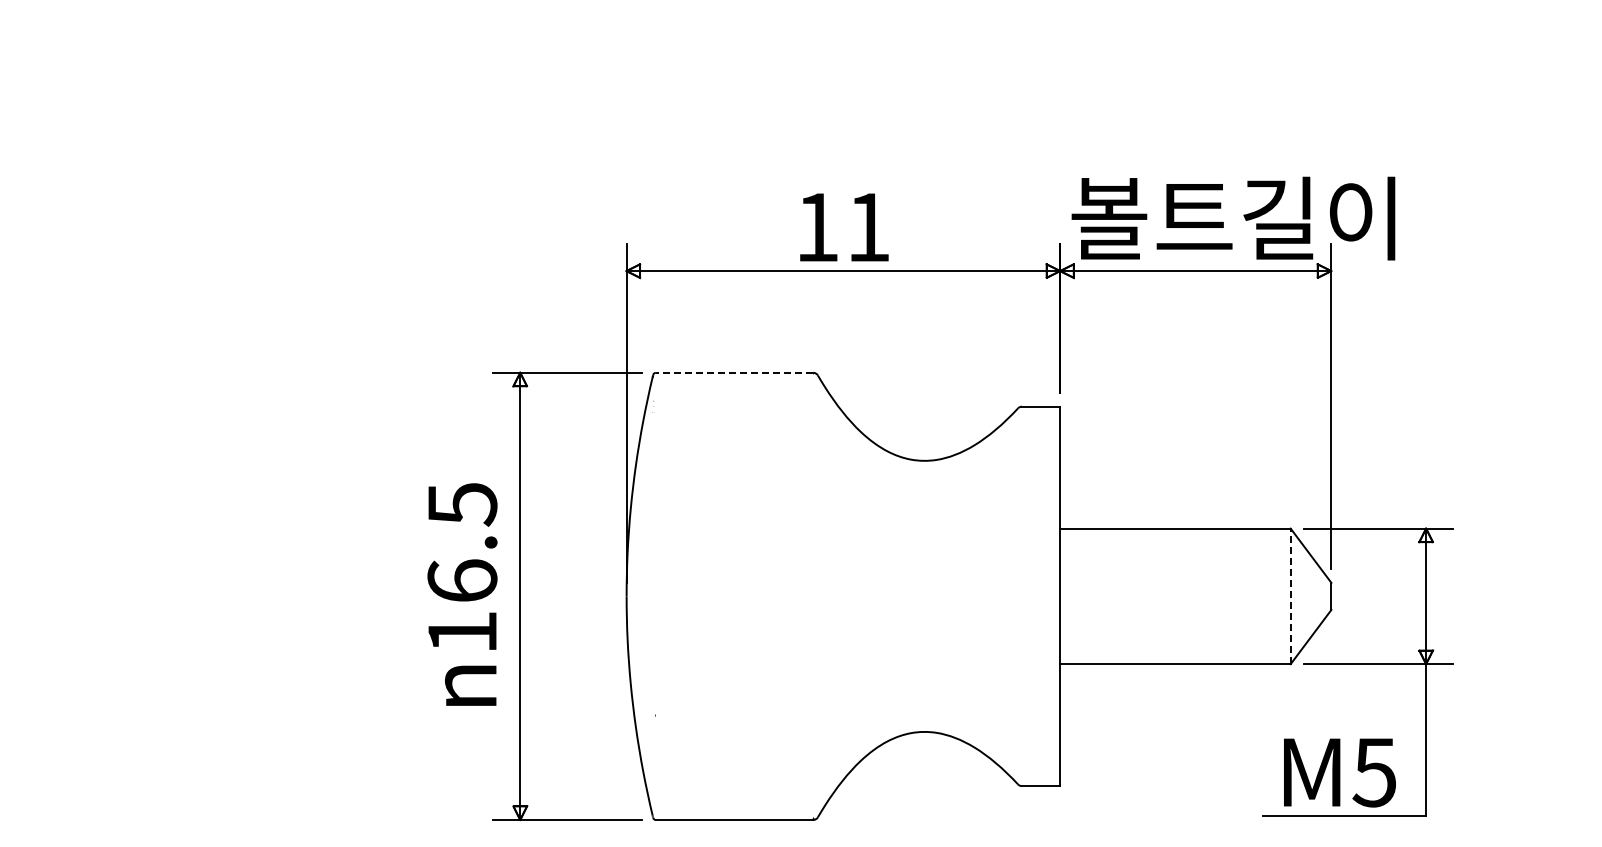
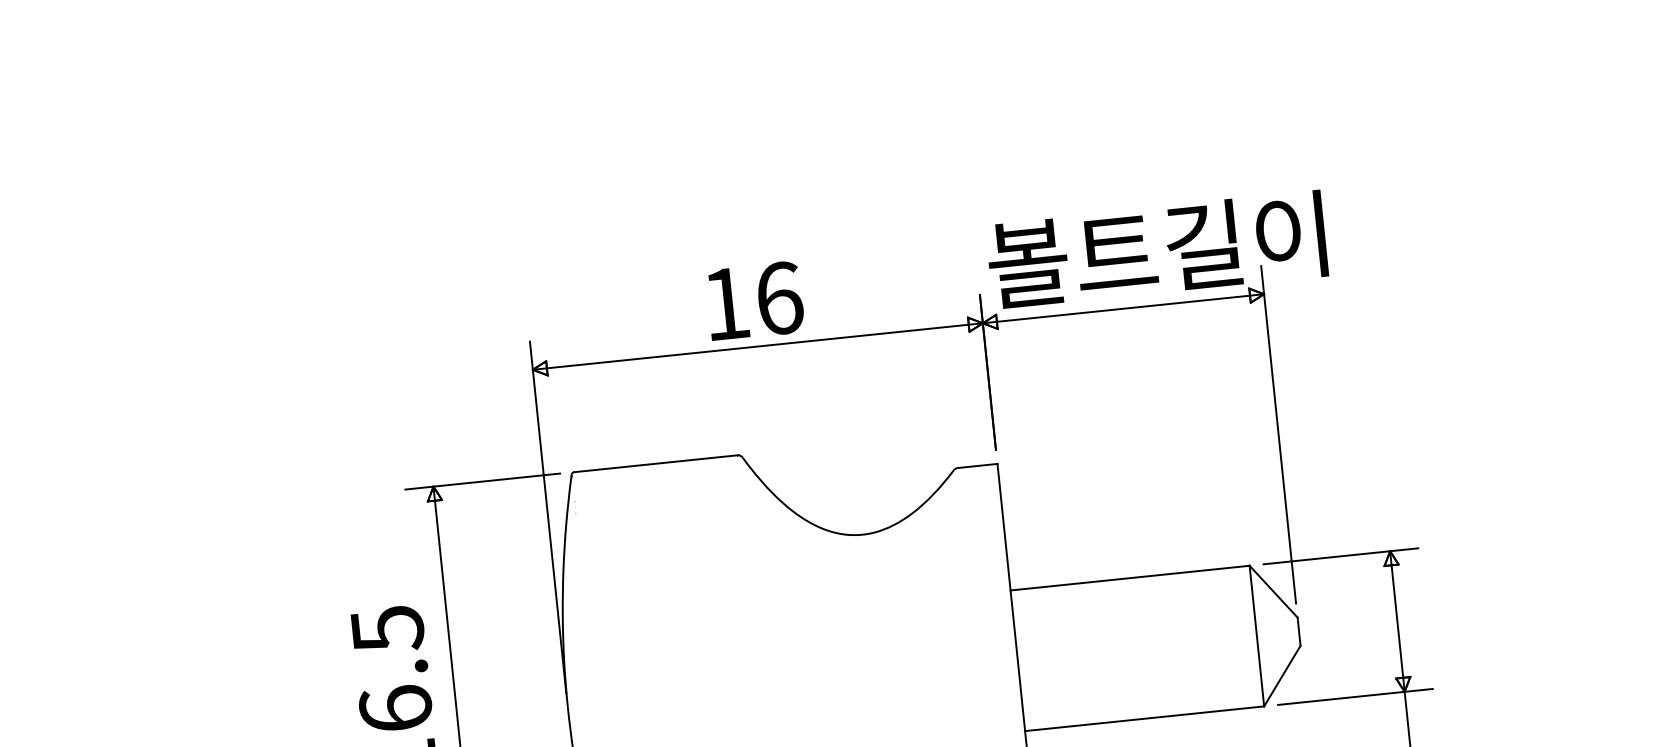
text: (869, 227) -> (780, 298), 11 -> 16
line: (734, 372) -> (655, 463), dashed -> solid
line: (1290, 596) -> (1256, 636), dashed -> solid

